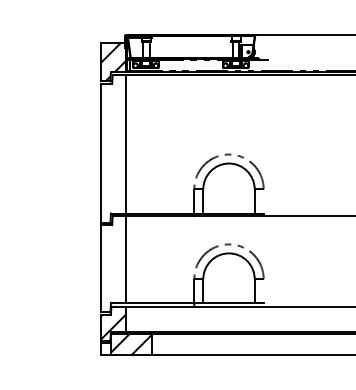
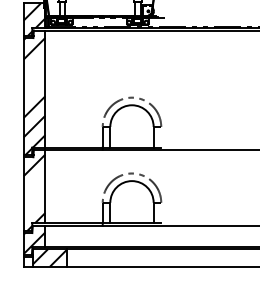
hatch: (113, 152) -> (34, 95), added
hatch: (113, 267) -> (34, 192), added

